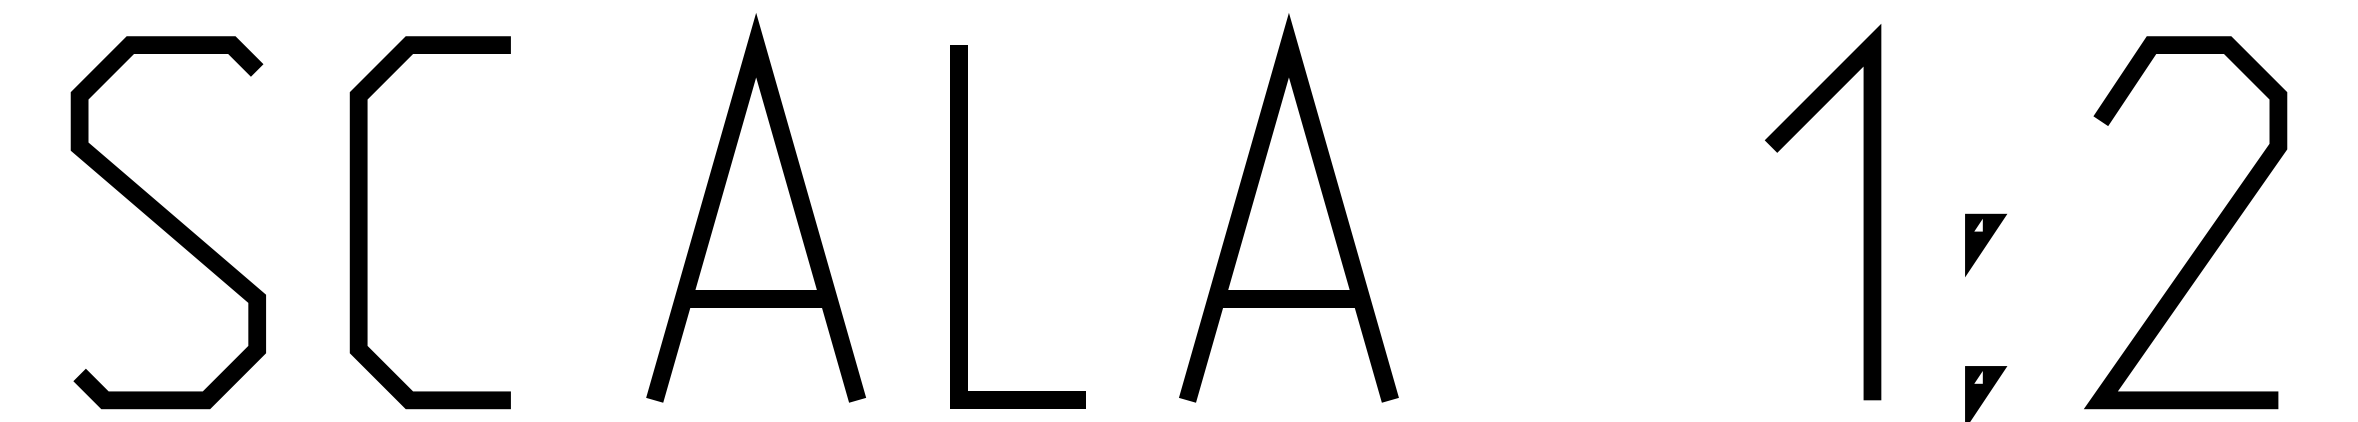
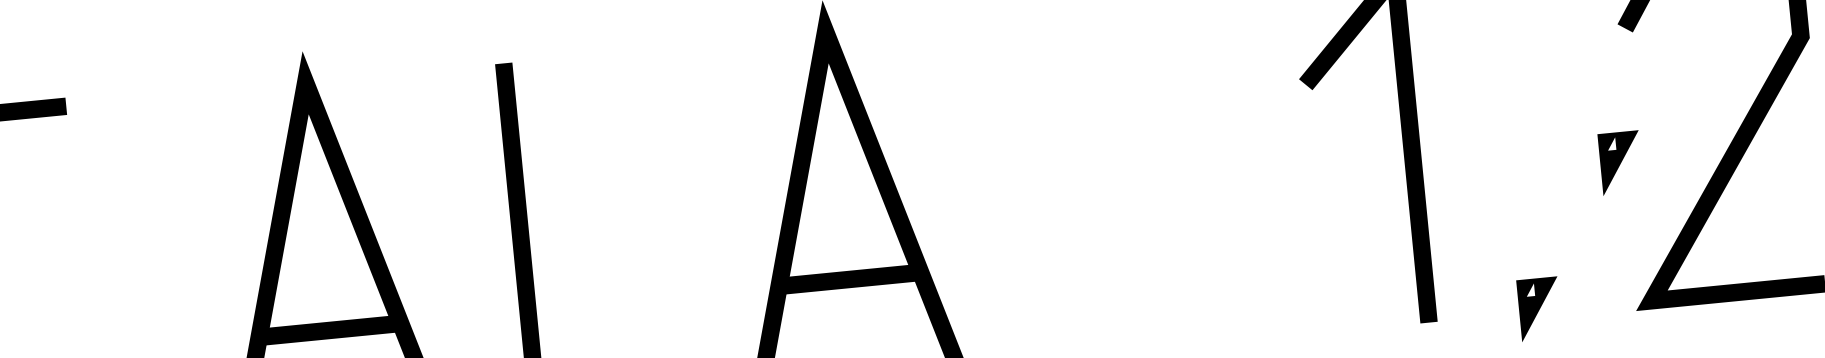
part: (1985, 244) -> (1620, 162), moved

